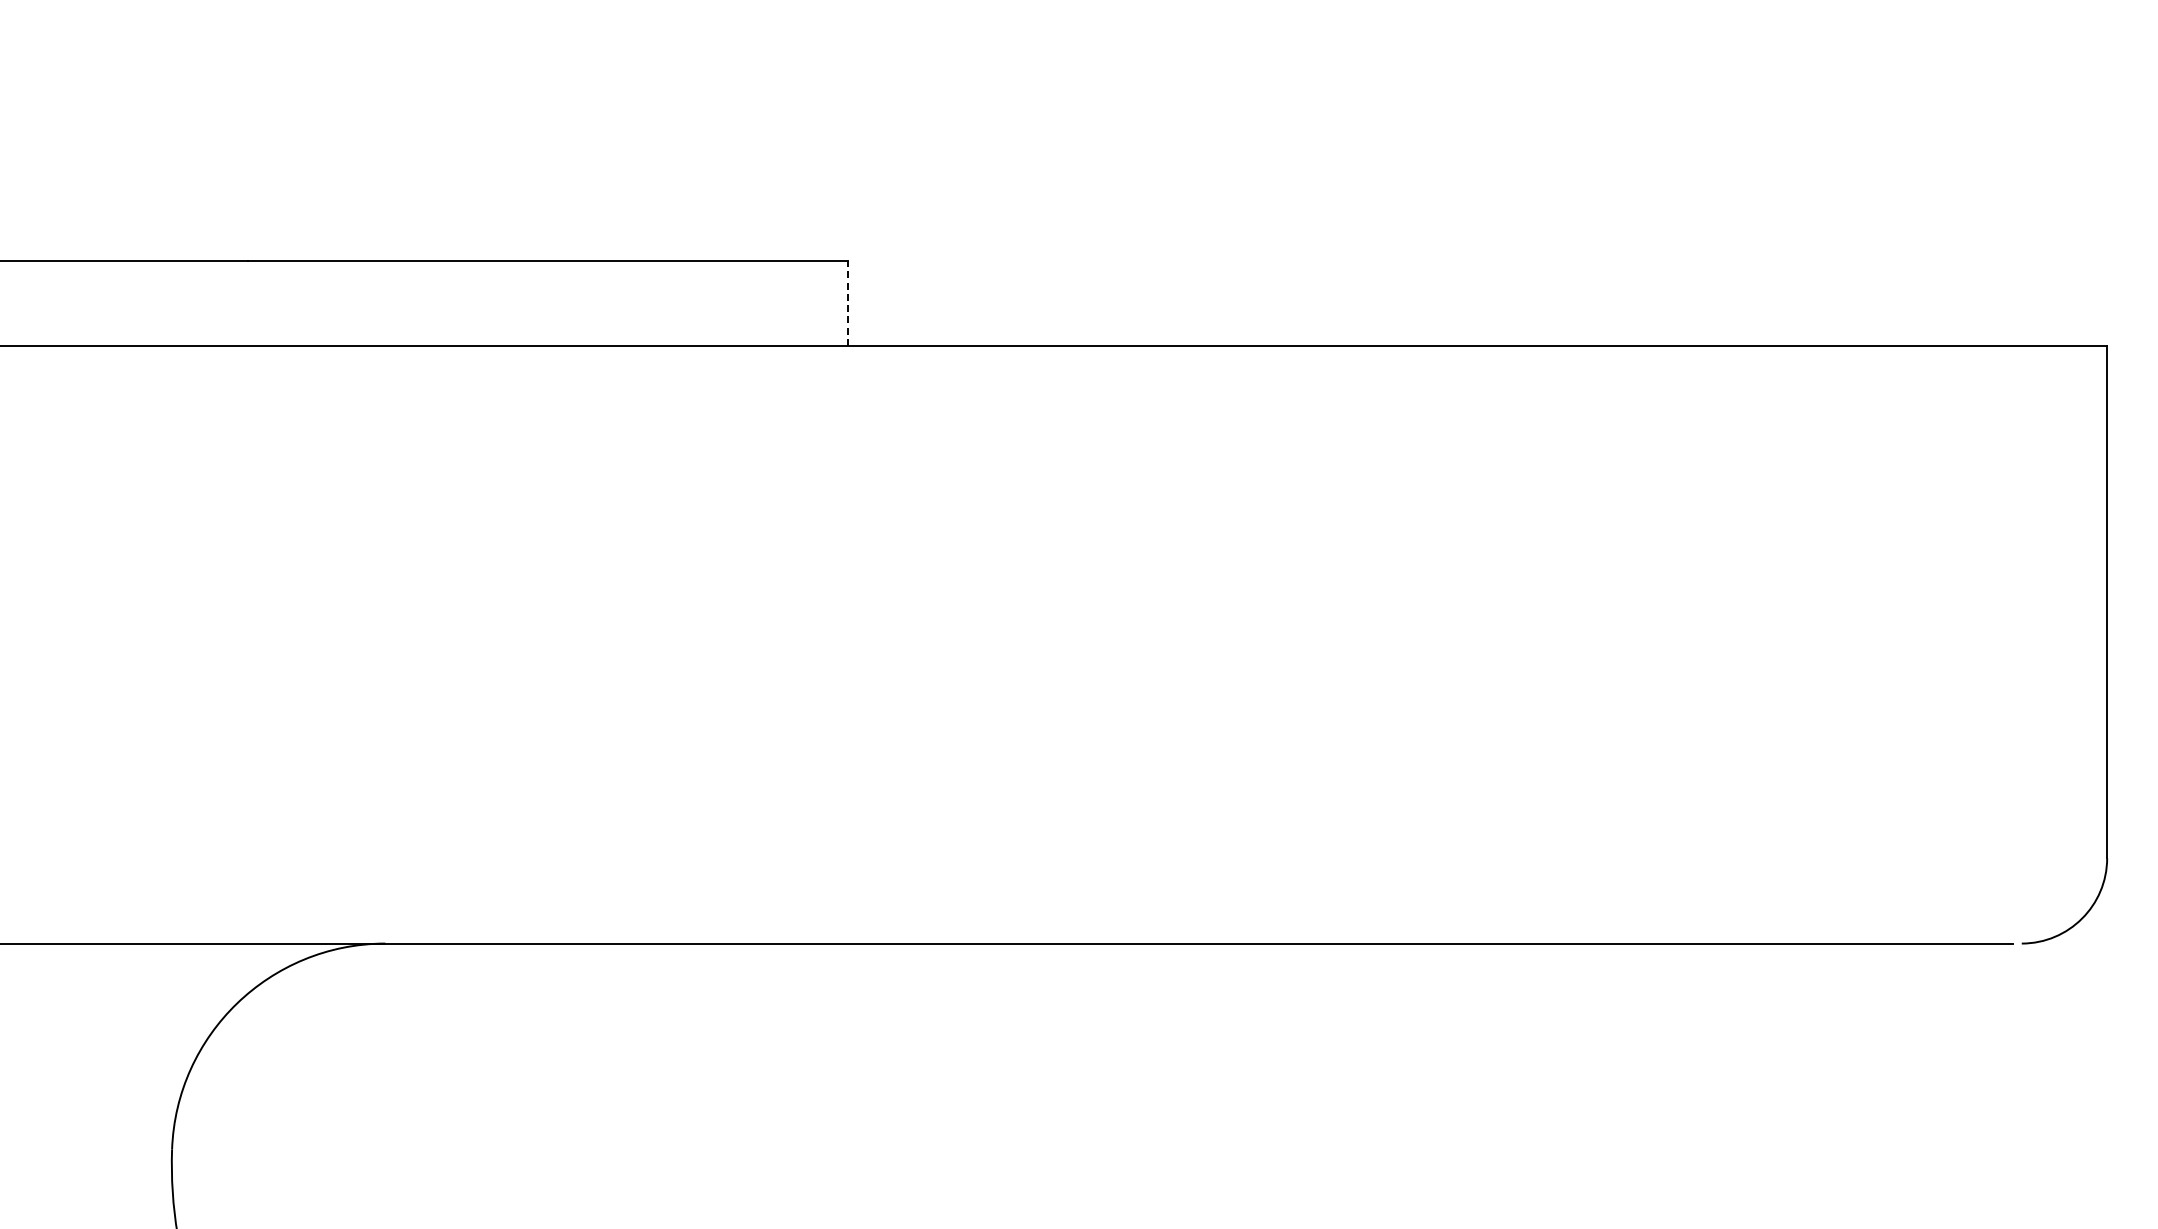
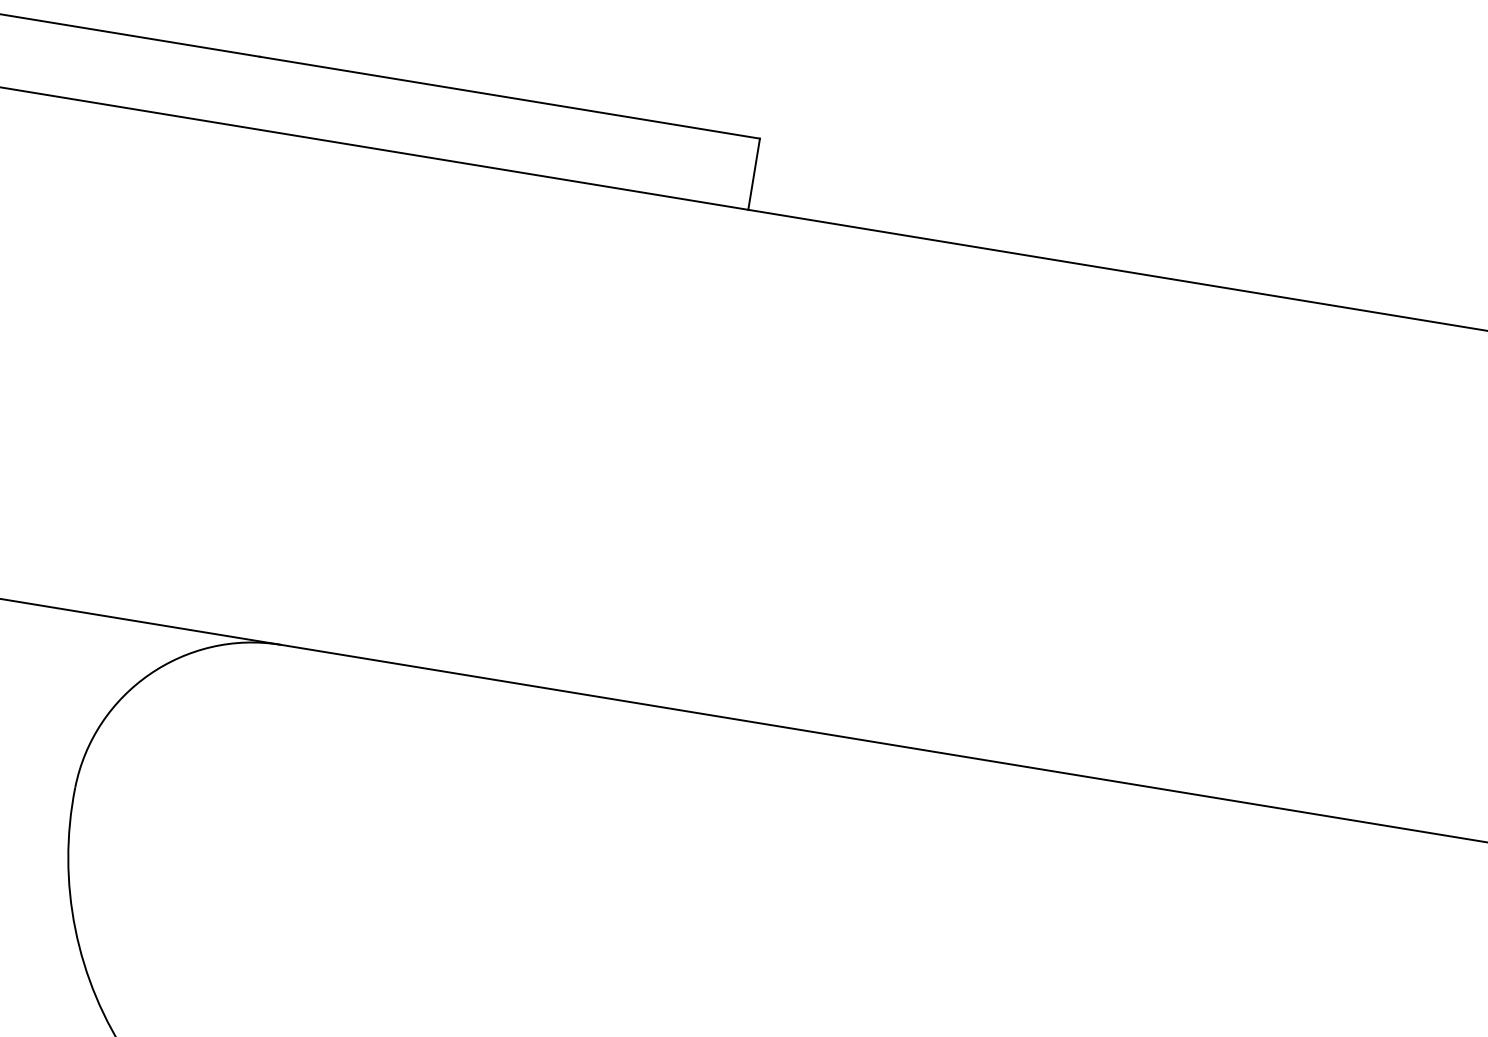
line: (847, 303) -> (753, 174), dashed -> solid

